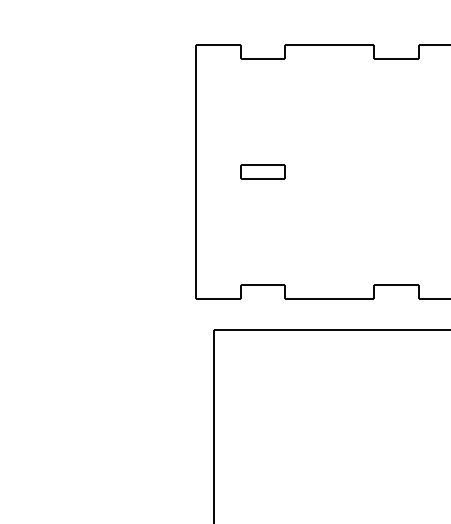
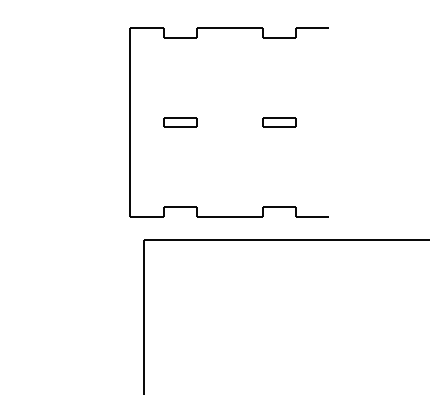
part: (396, 171) -> (279, 122), added

